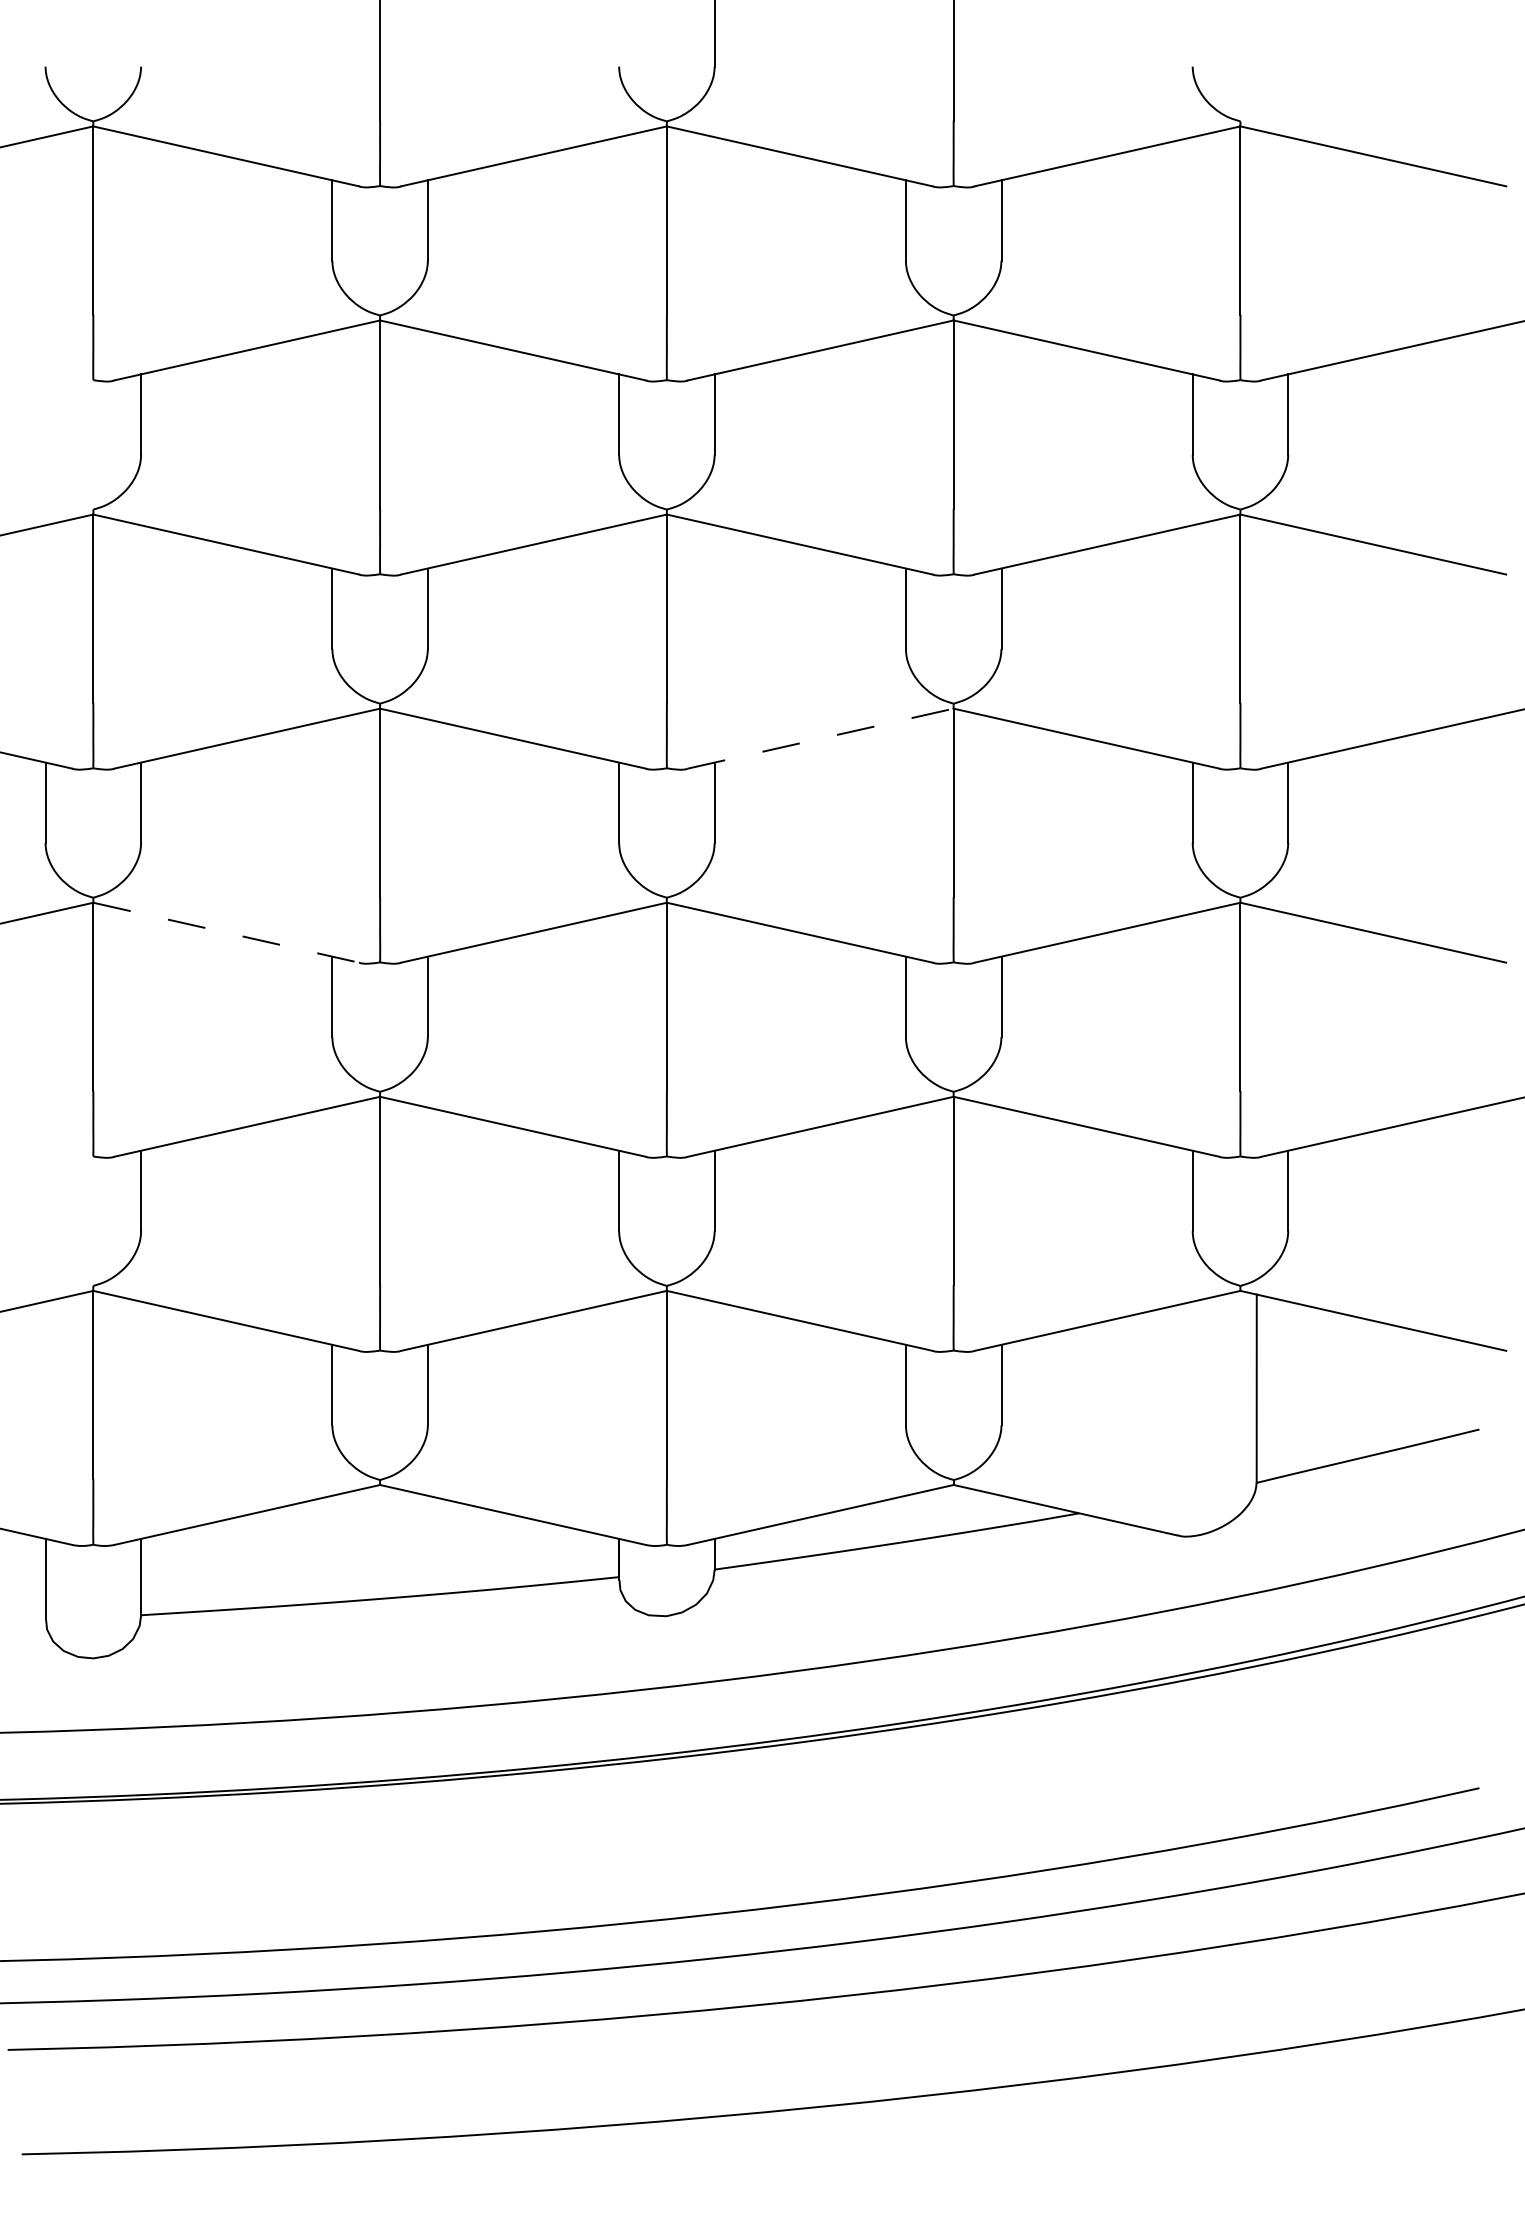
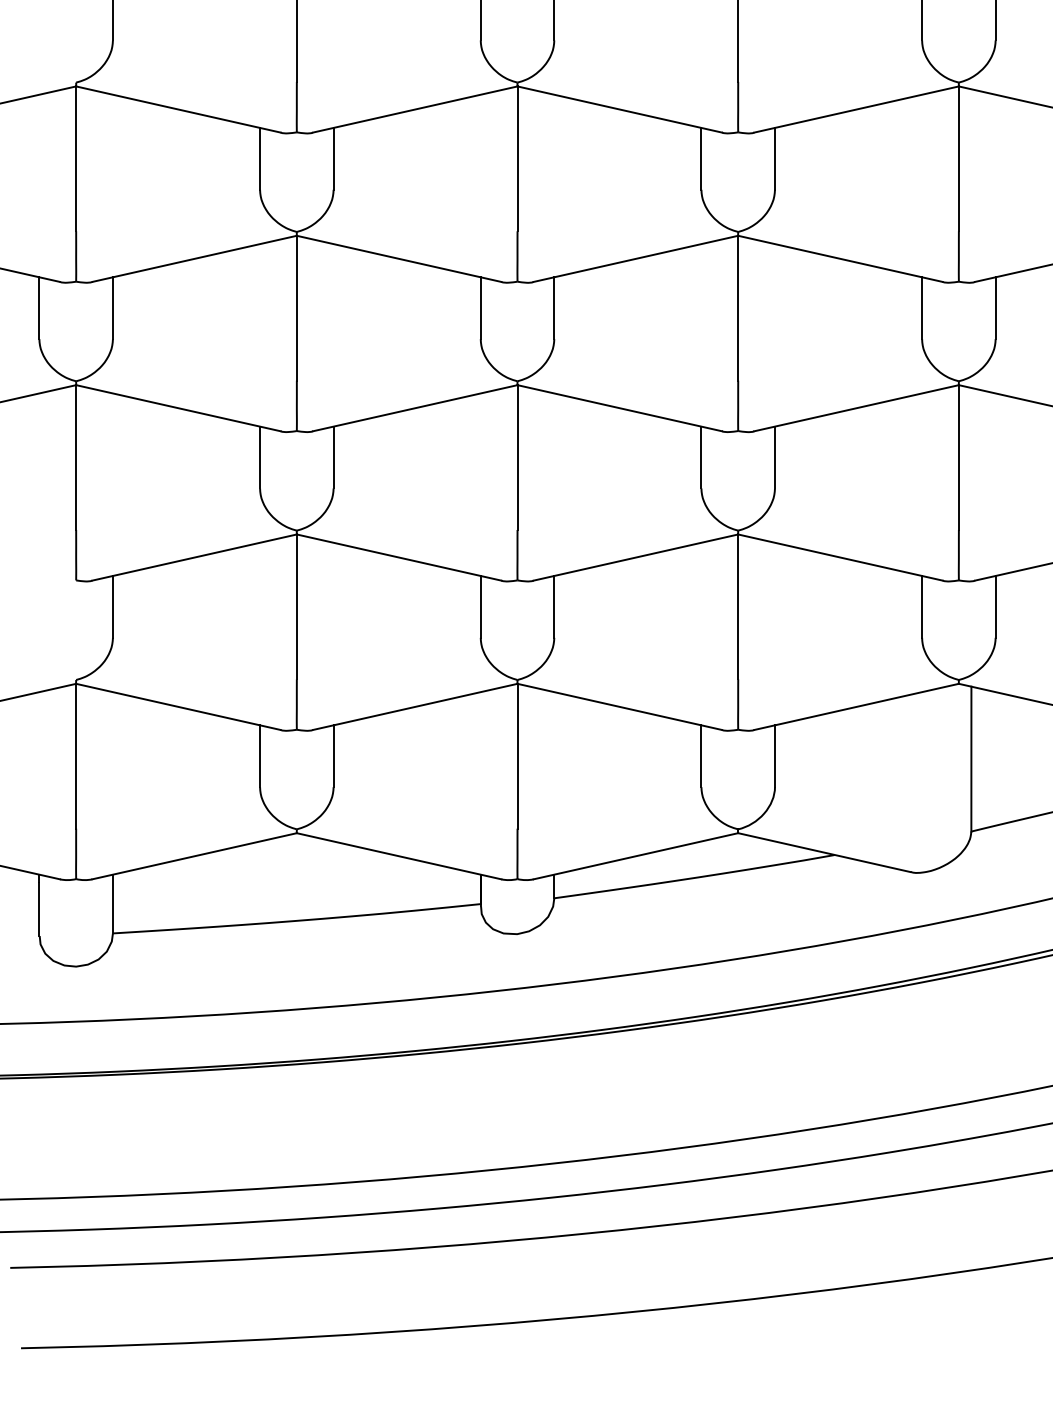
line: (821, 738) -> (636, 258), dashed -> solid
line: (226, 932) -> (178, 408), dashed -> solid

